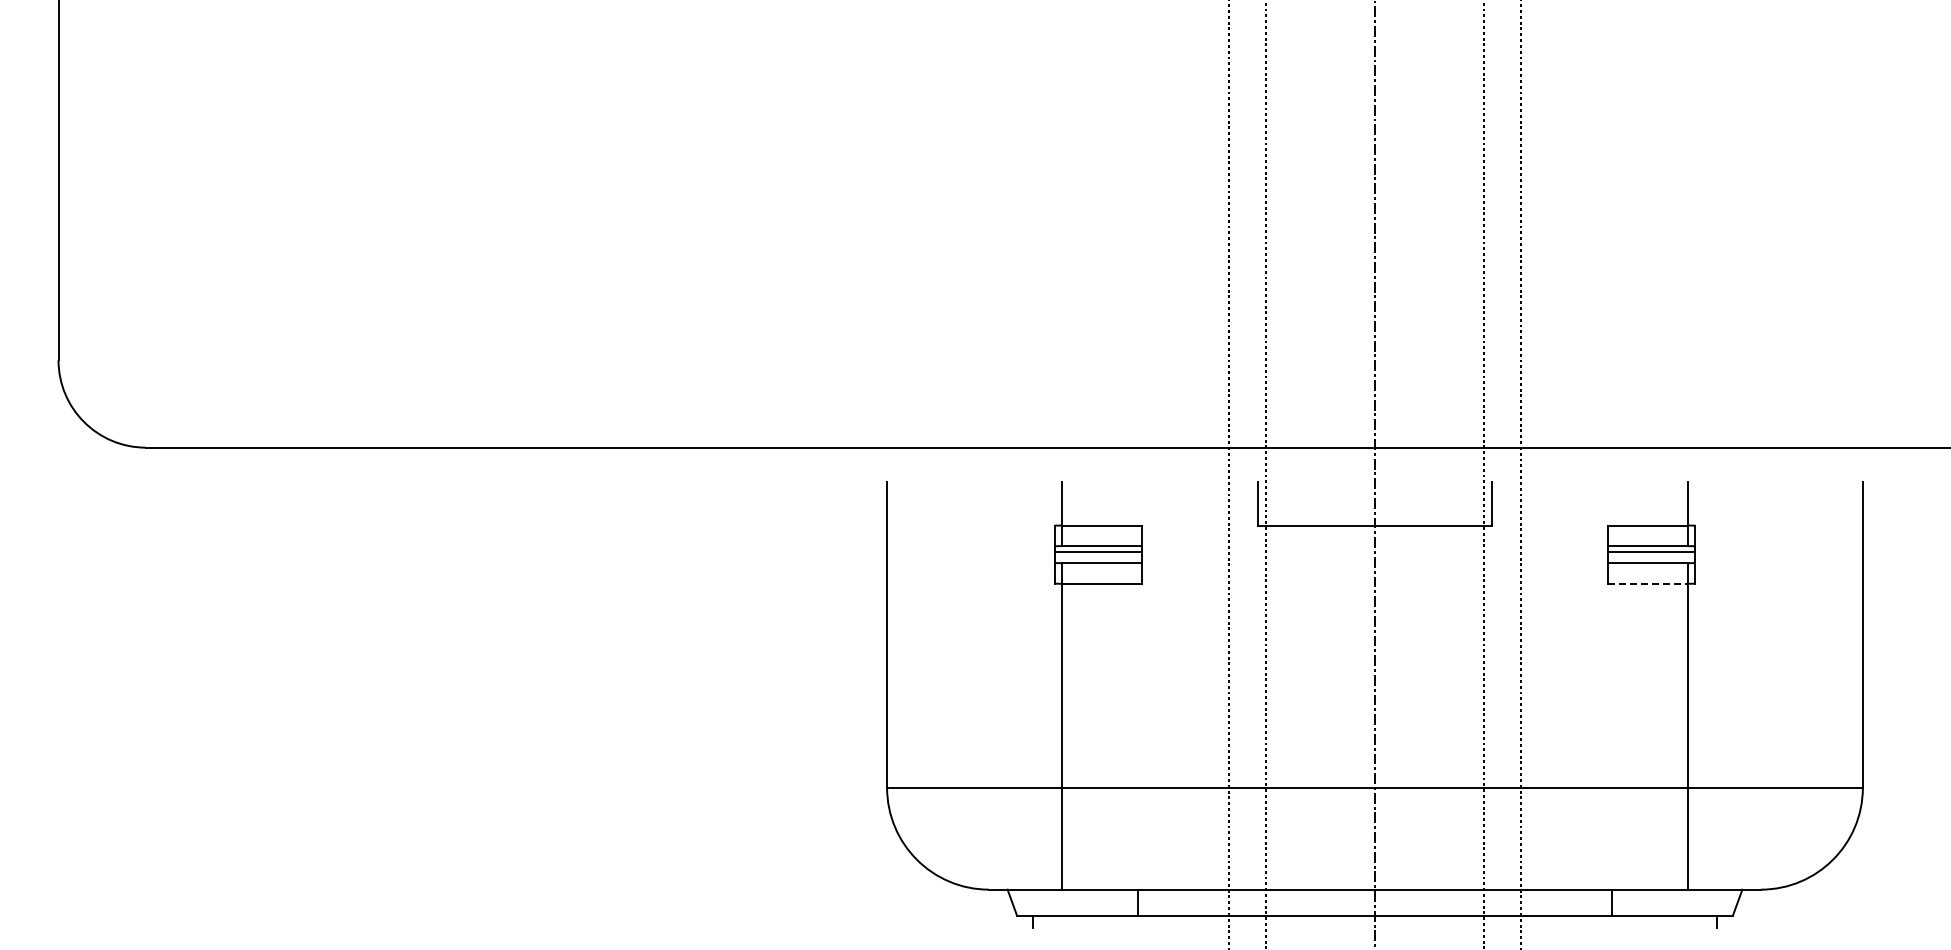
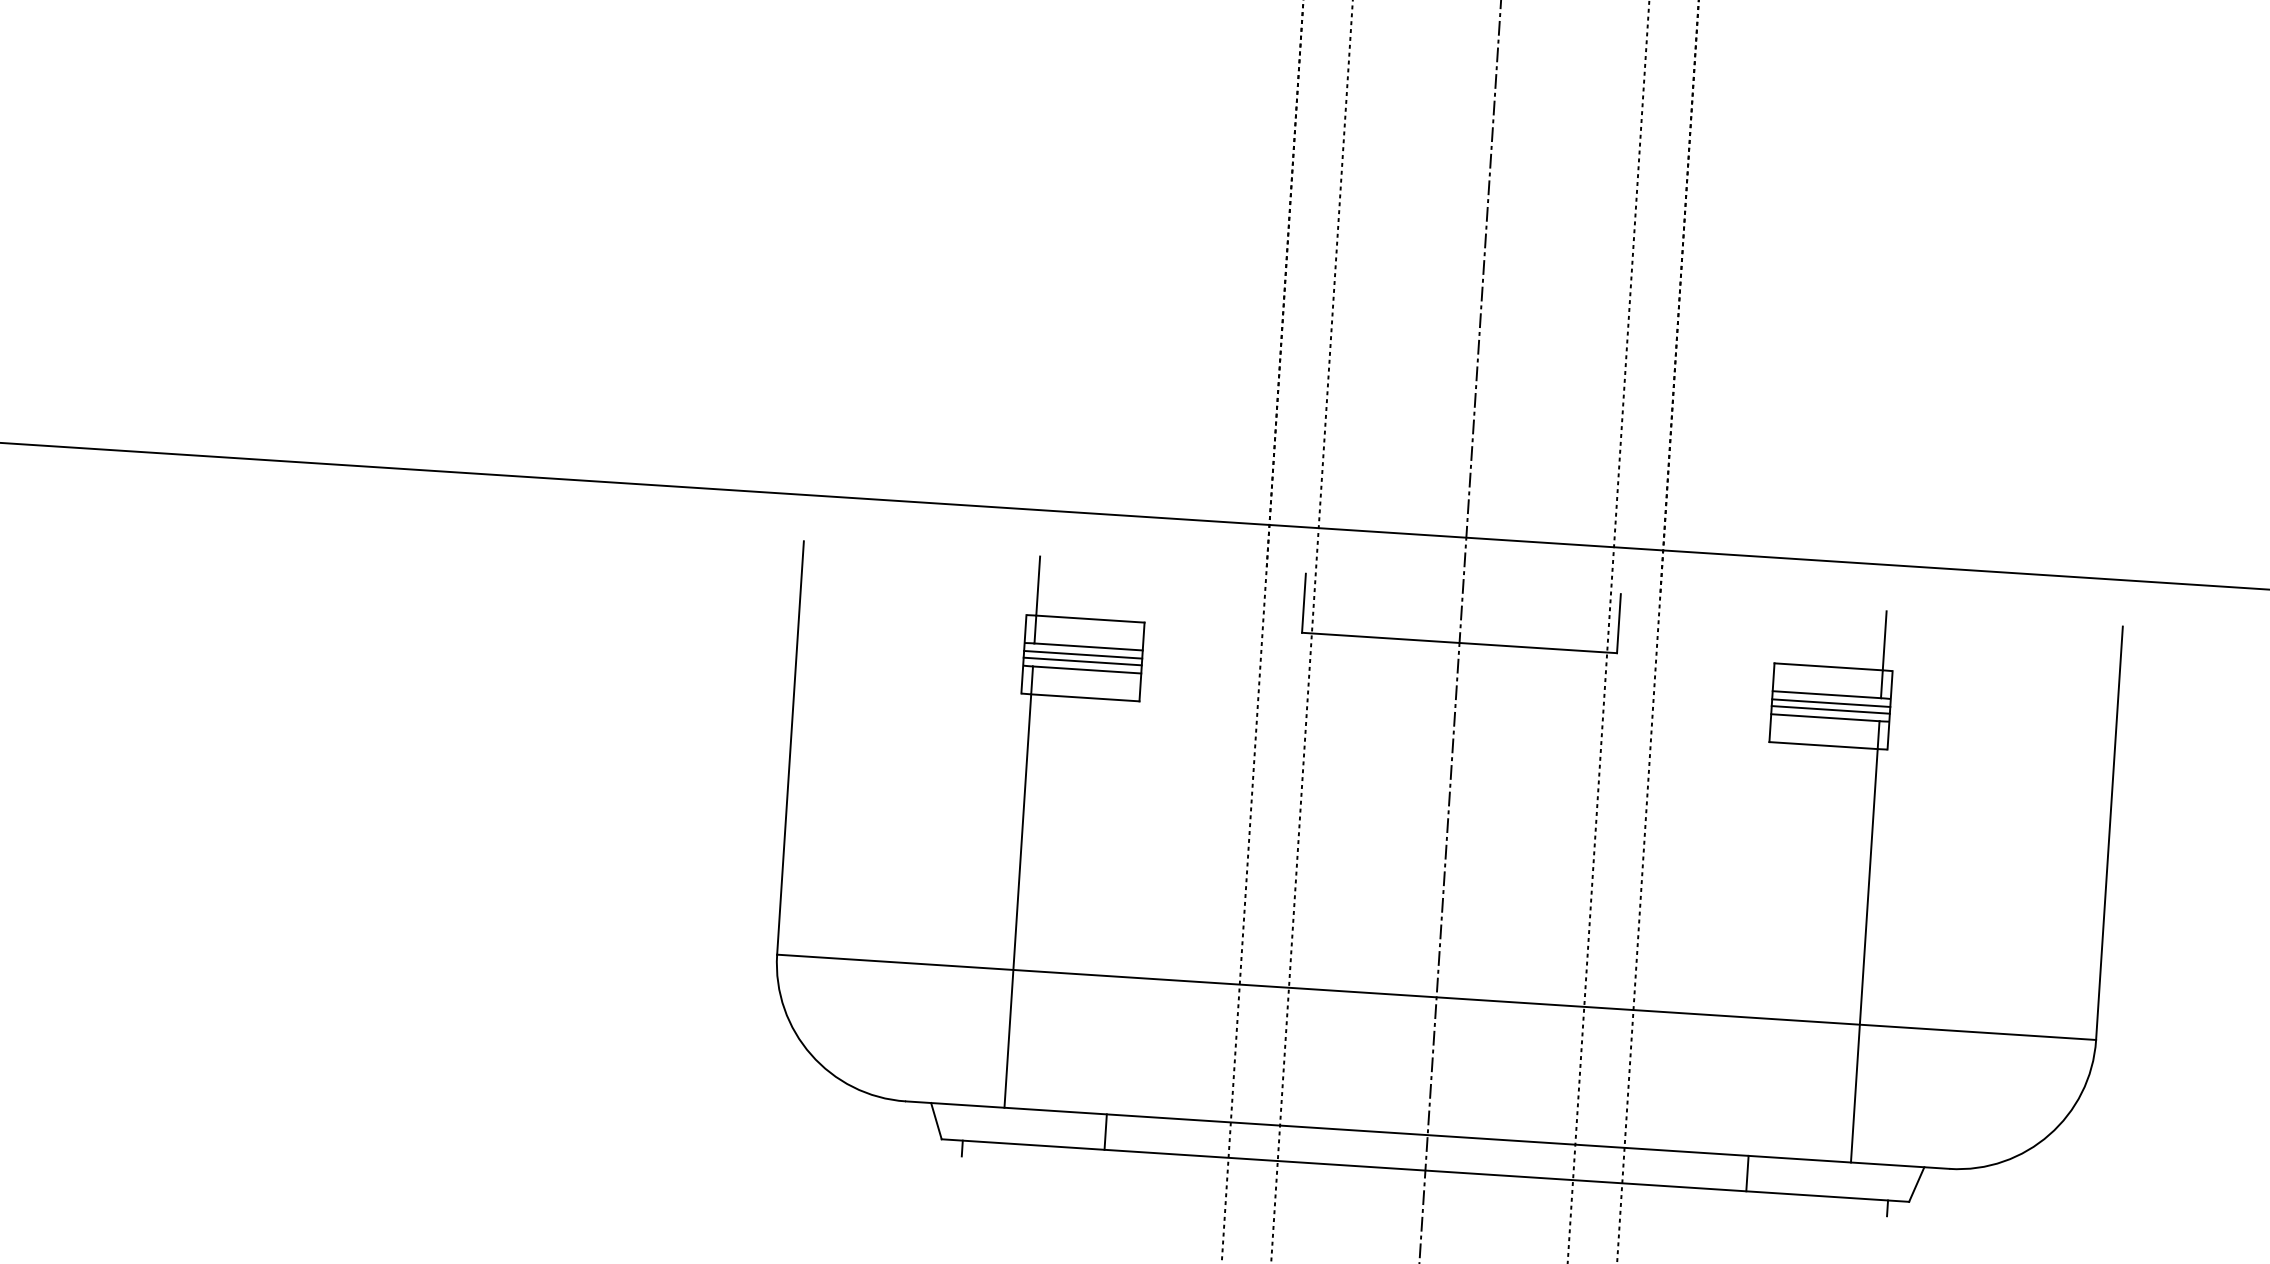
line: (1097, 557) -> (1081, 661), added
line: (1651, 557) -> (1830, 710), added
line: (1648, 583) -> (1824, 745), dashed -> solid

